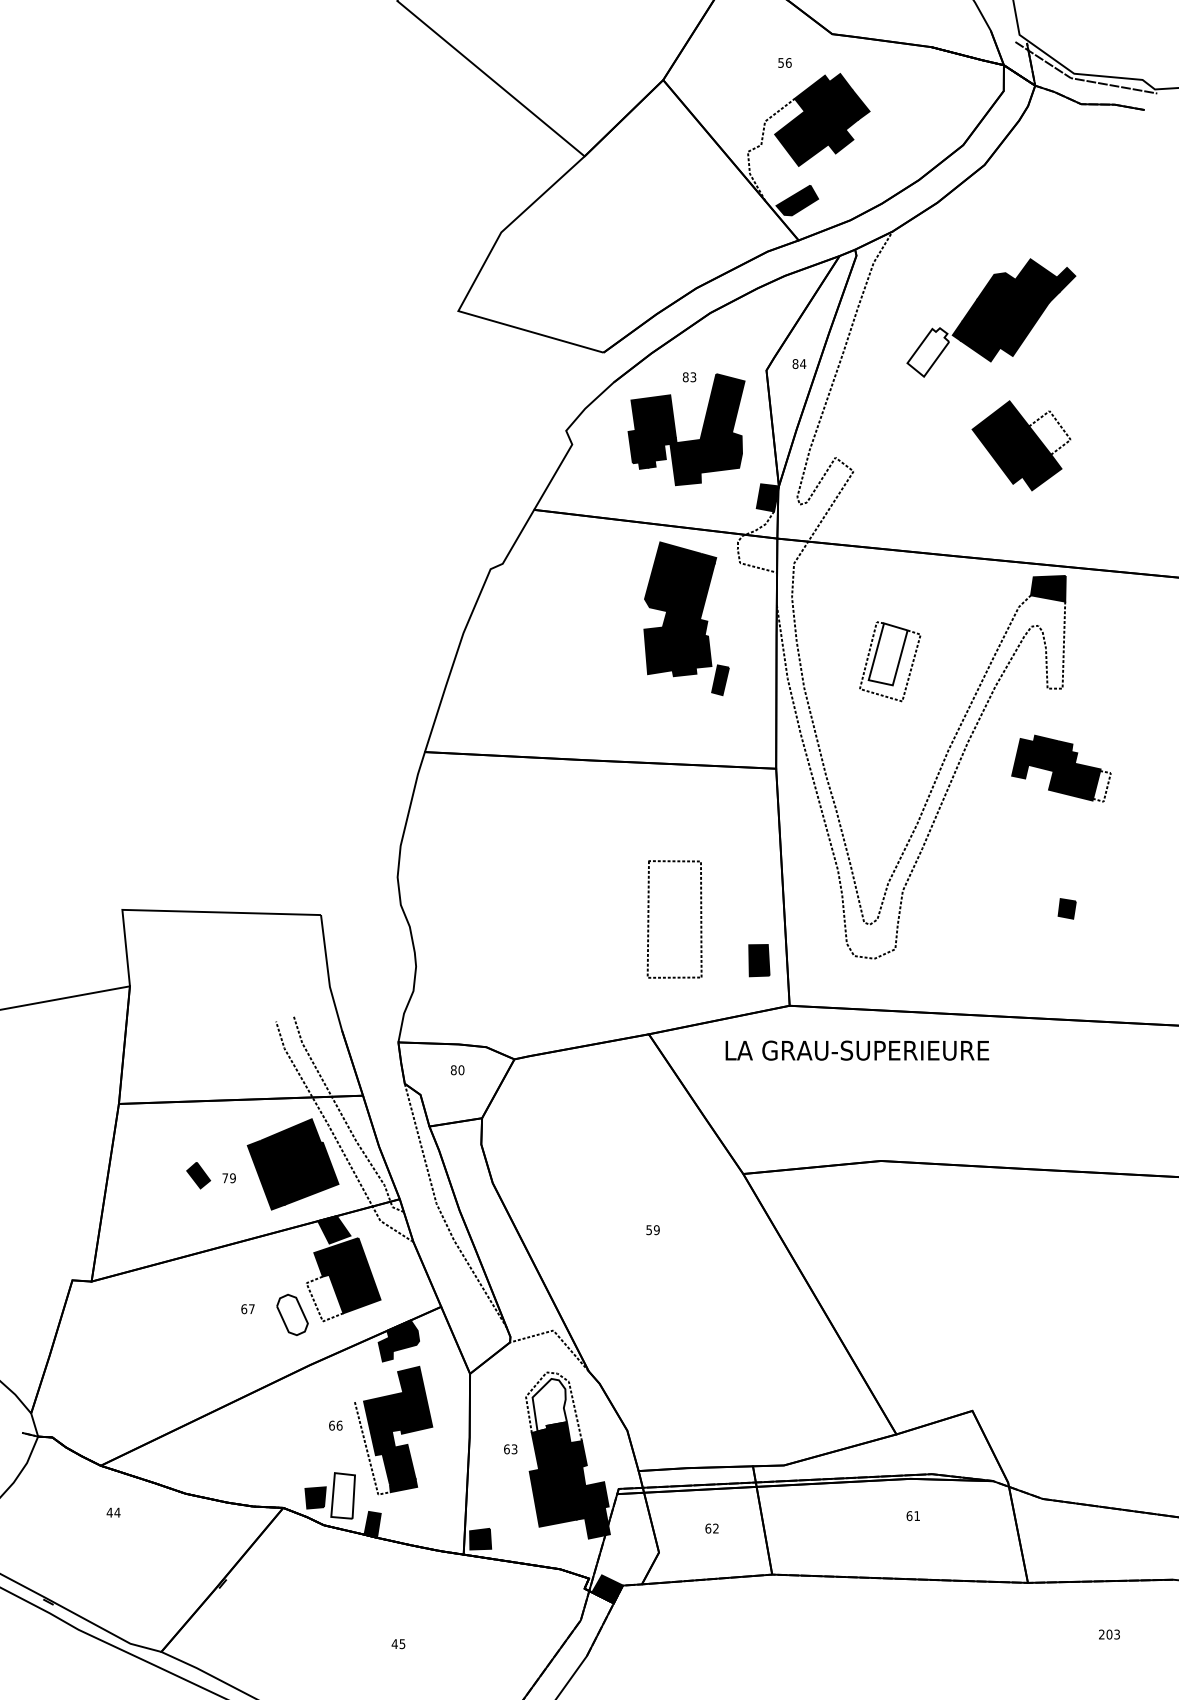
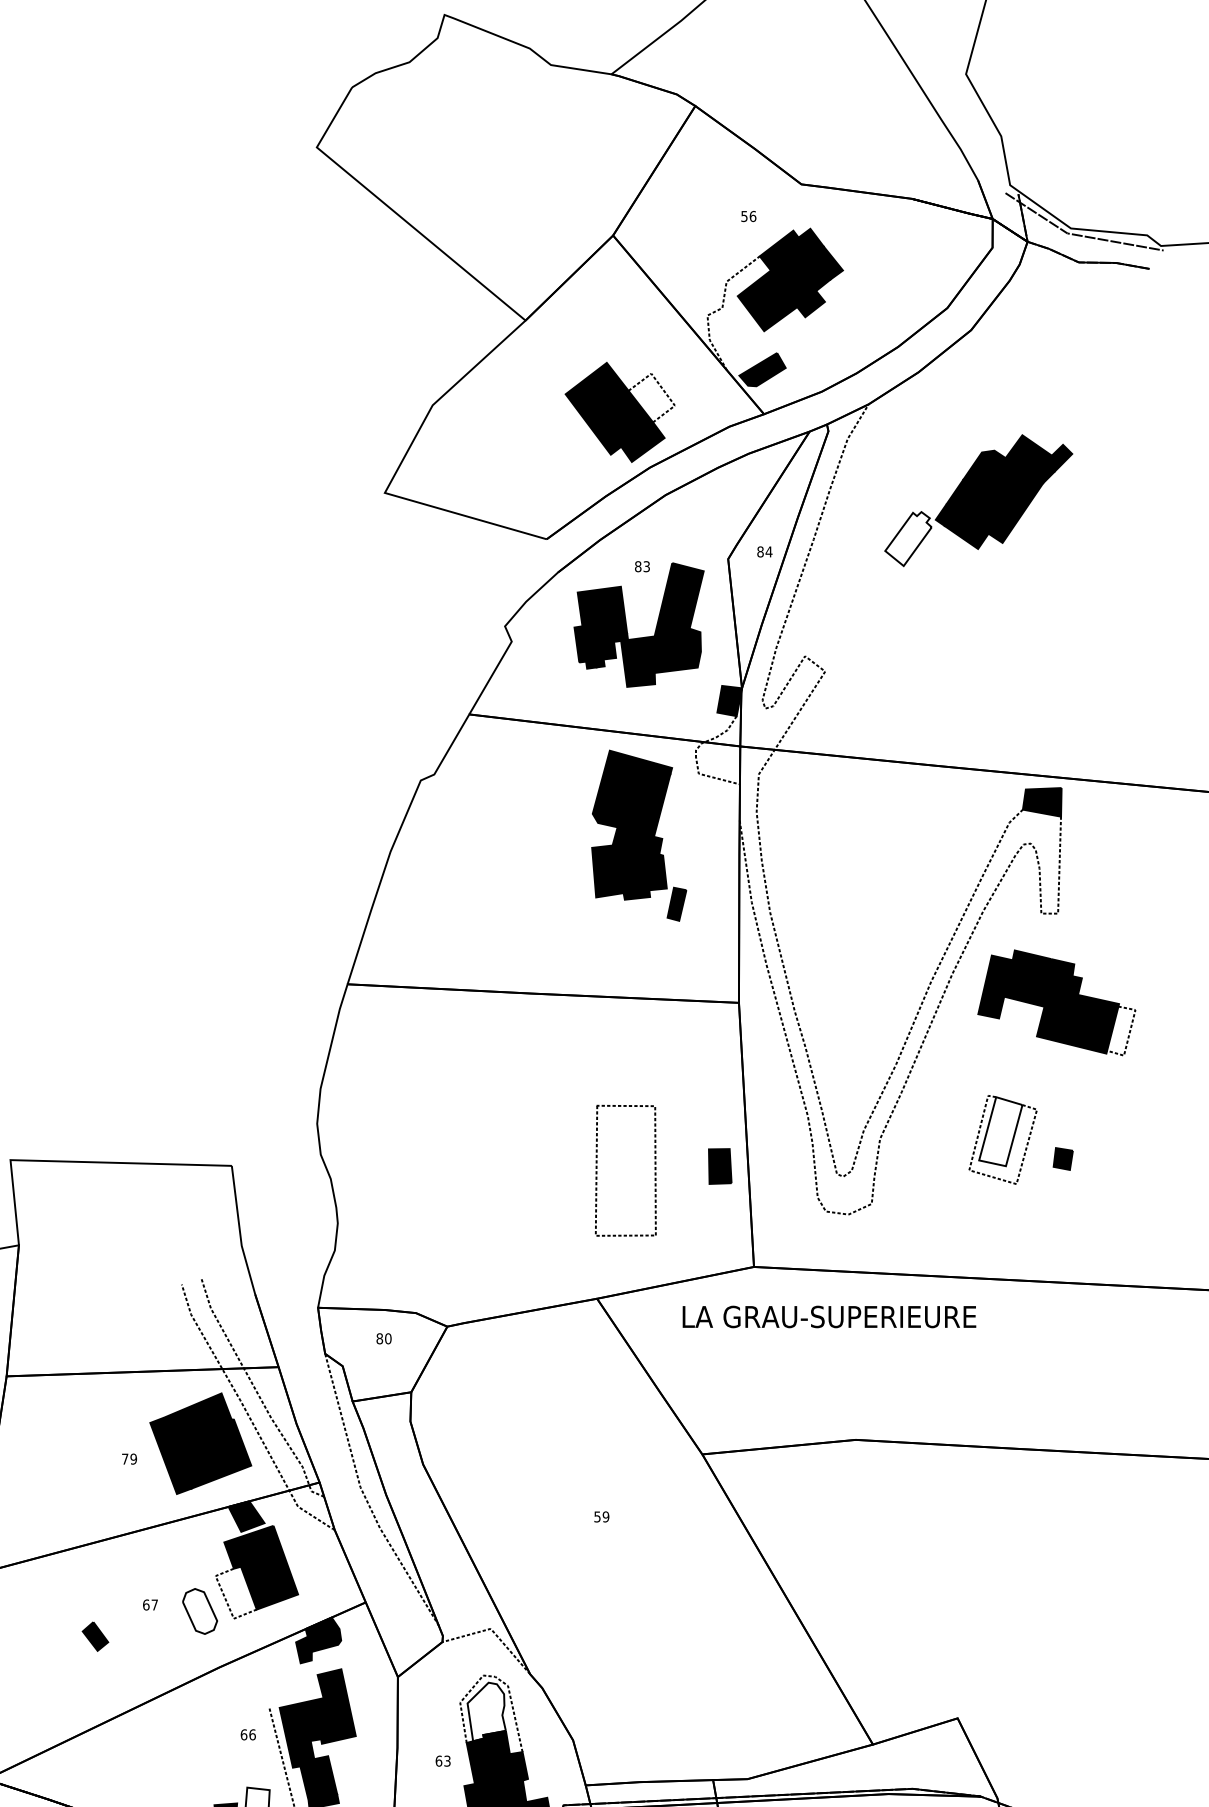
part: (1021, 445) -> (620, 412), moved
part: (890, 661) -> (1003, 1139), moved
part: (1061, 768) -> (1056, 1002), size x1.43
part: (759, 960) -> (720, 1166), moved
part: (198, 1175) -> (95, 1636), moved

